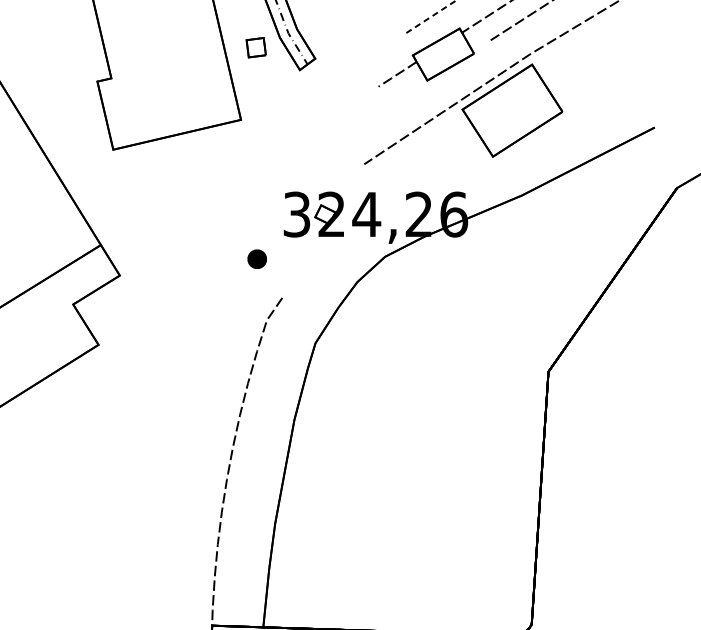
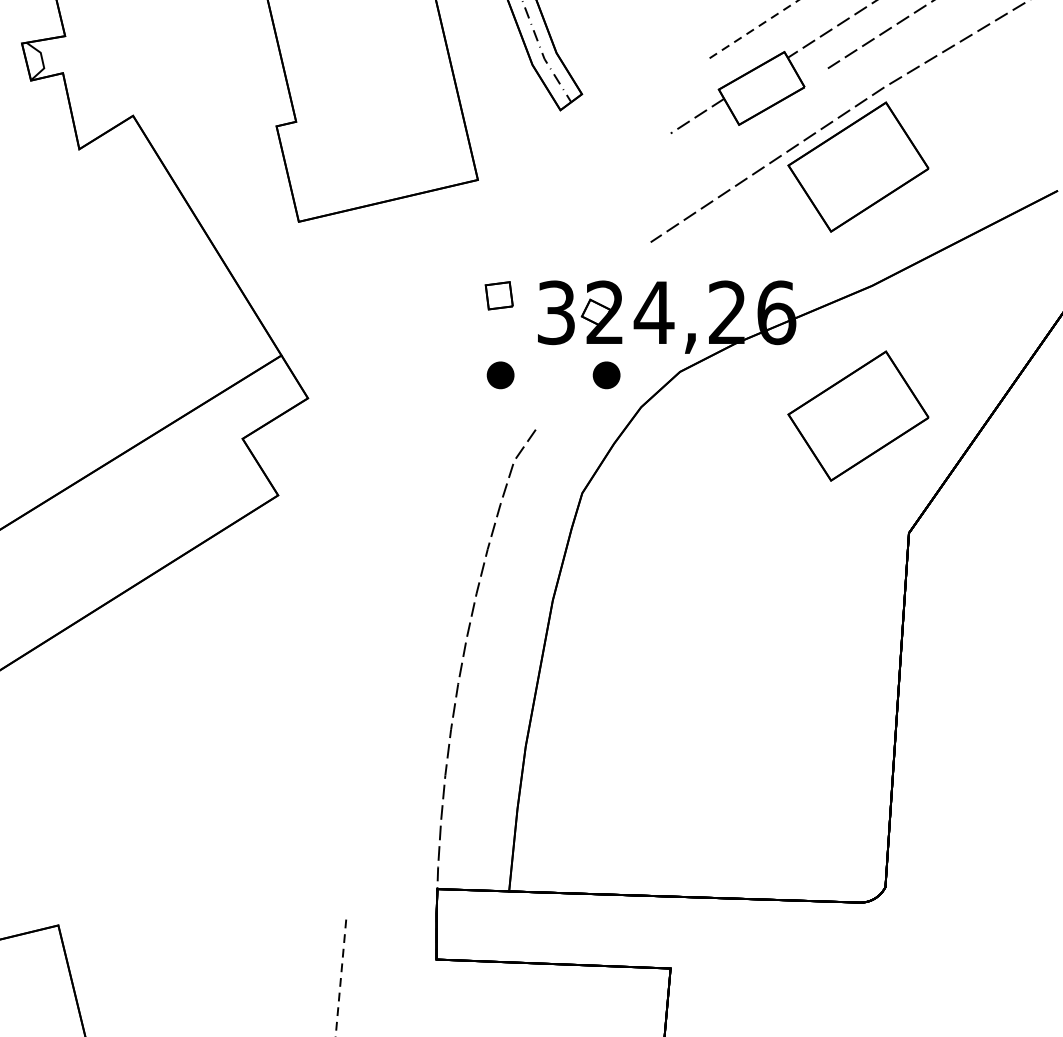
part: (255, 47) -> (498, 295), moved
part: (332, 259) -> (606, 375), added
part: (512, 287) -> (858, 415), added

